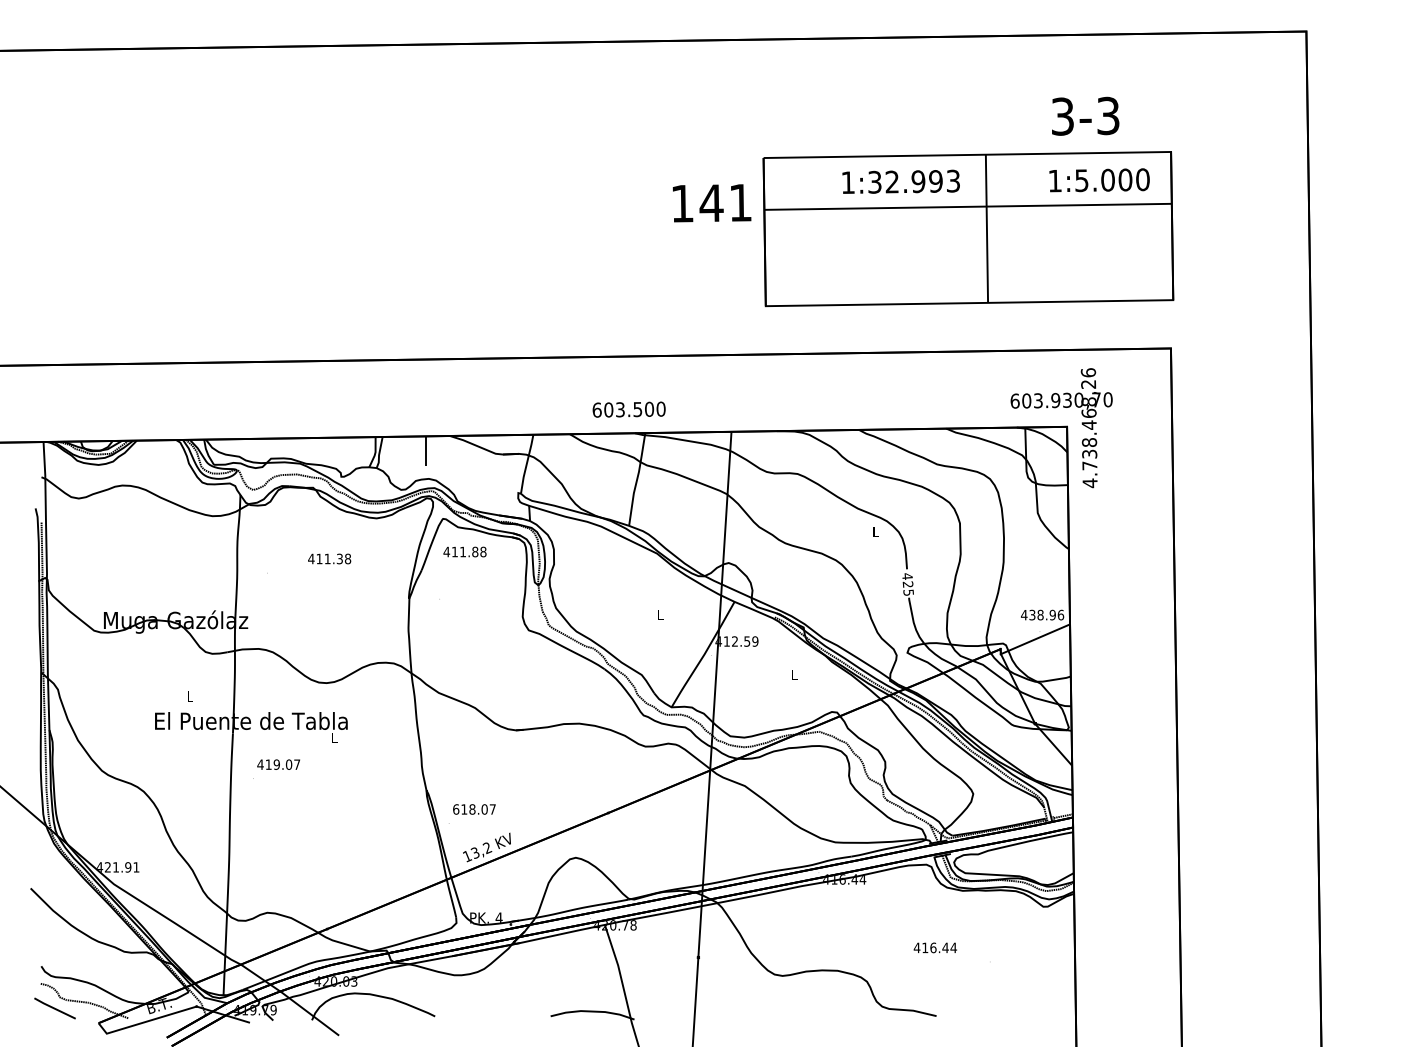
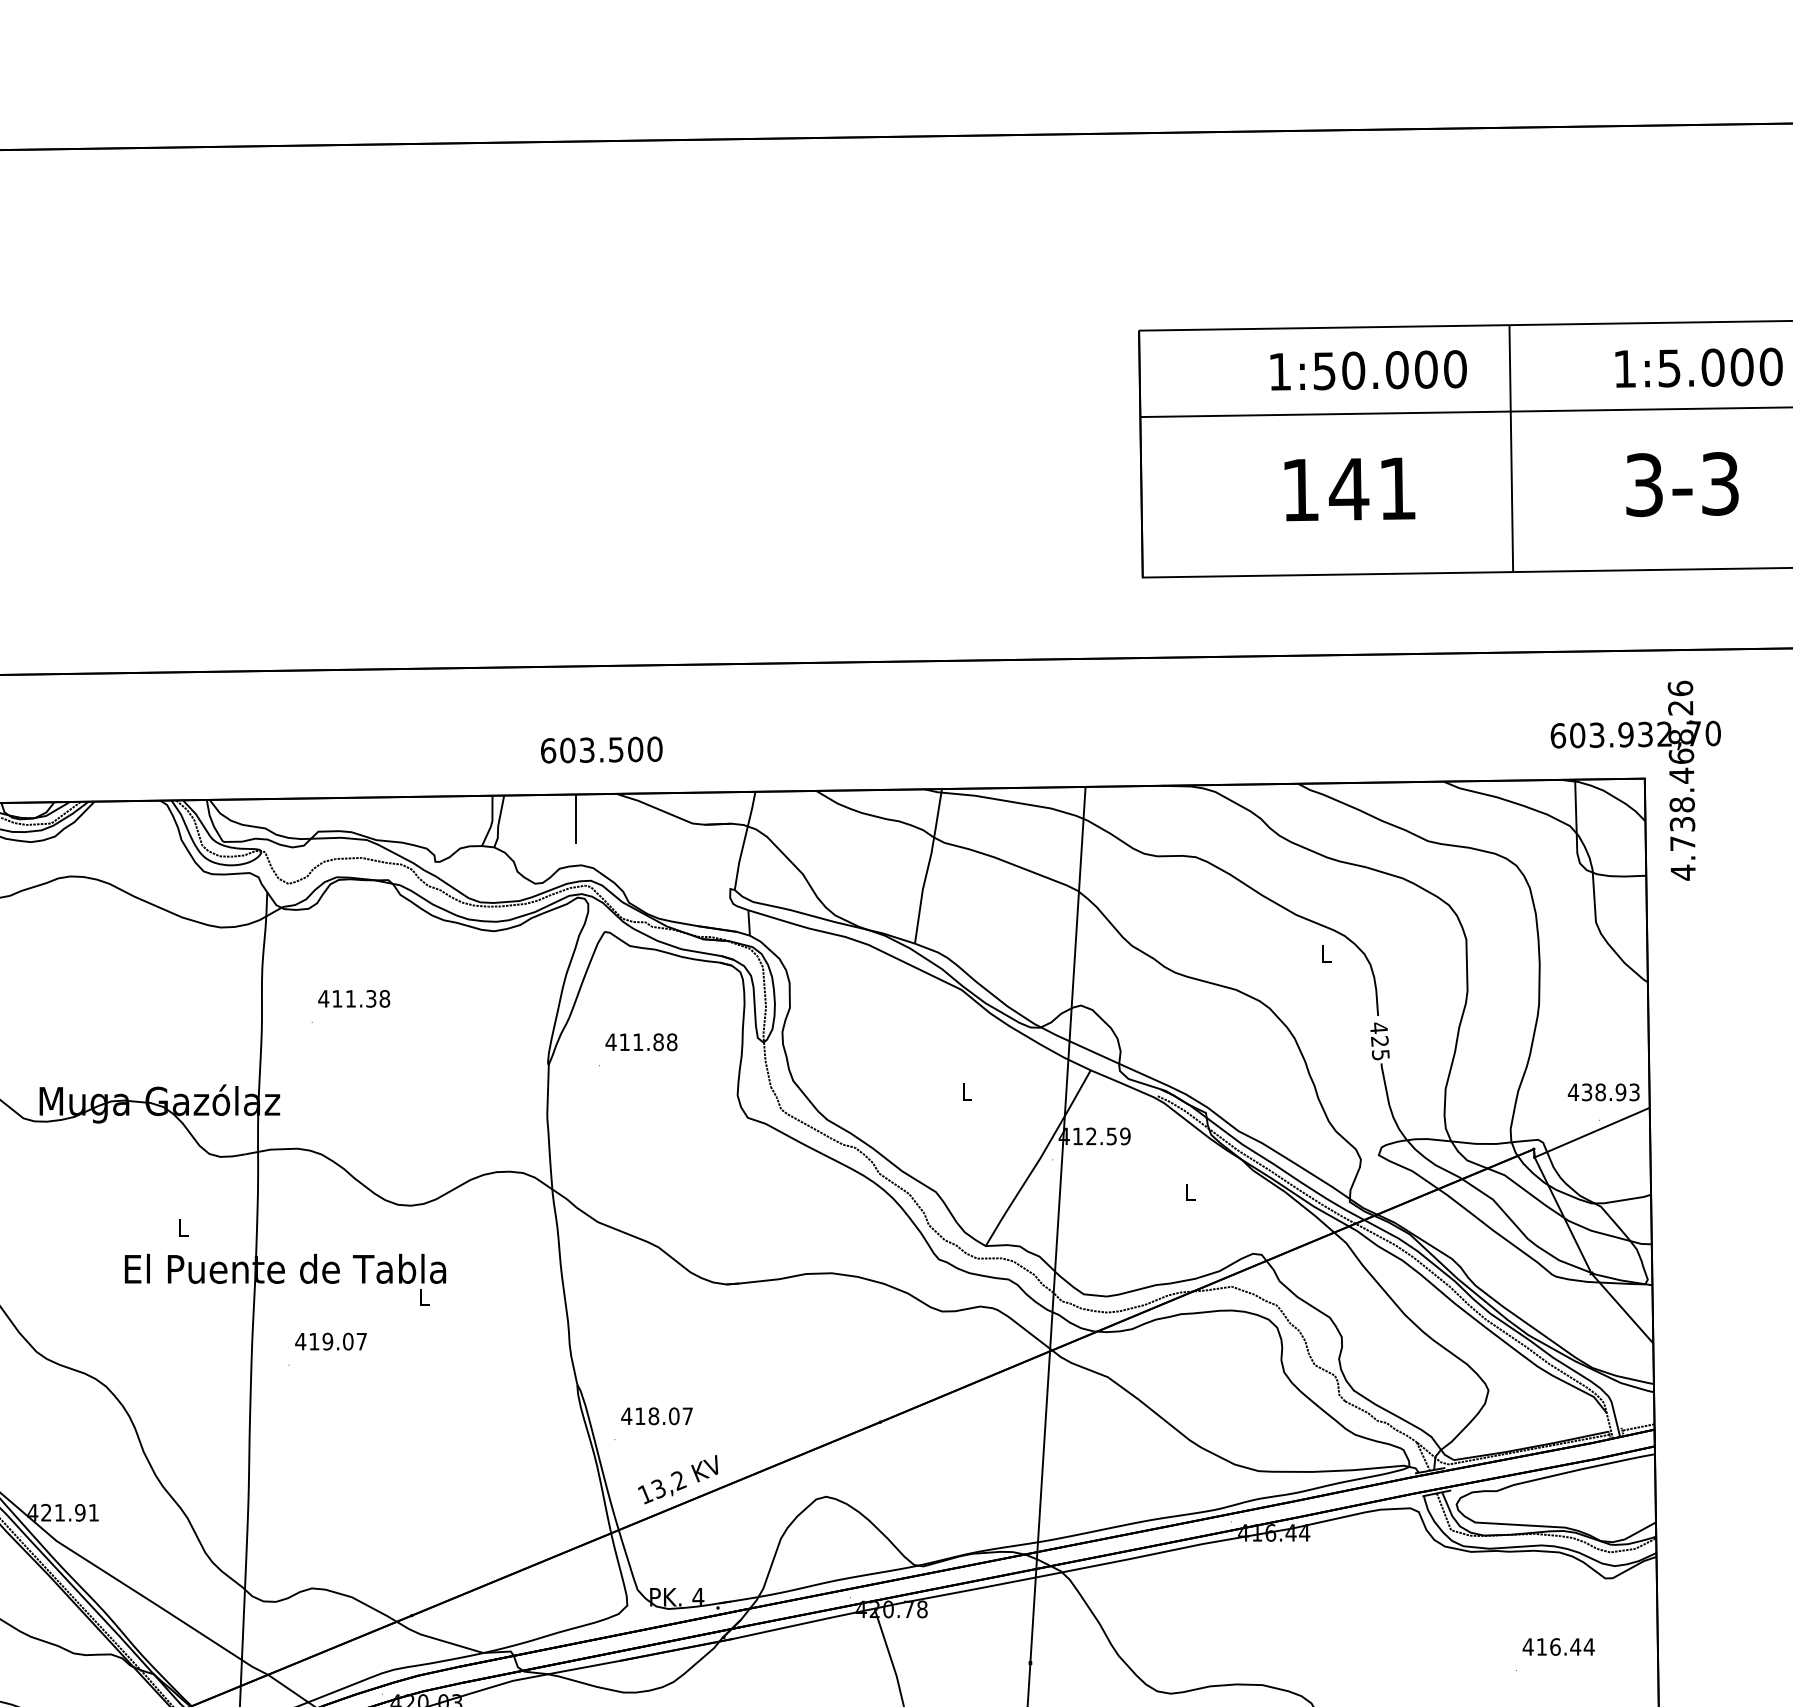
text: (1085, 115) -> (1682, 483), moved
text: (914, 181) -> (1390, 369), 1:32.993 -> 1:50.000
text: (711, 203) -> (1348, 489), moved
text: (1078, 399) -> (1663, 733), 603.930,70 -> 603.932,70
text: (628, 409) -> (600, 749), moved
text: (464, 551) -> (640, 1041), moved
text: (329, 558) -> (353, 998), moved
text: (1060, 614) -> (1633, 1091), 438.96 -> 438.93
text: (455, 809) -> (625, 1416), 618.07 -> 418.07
text: (934, 947) -> (1557, 1646), moved

